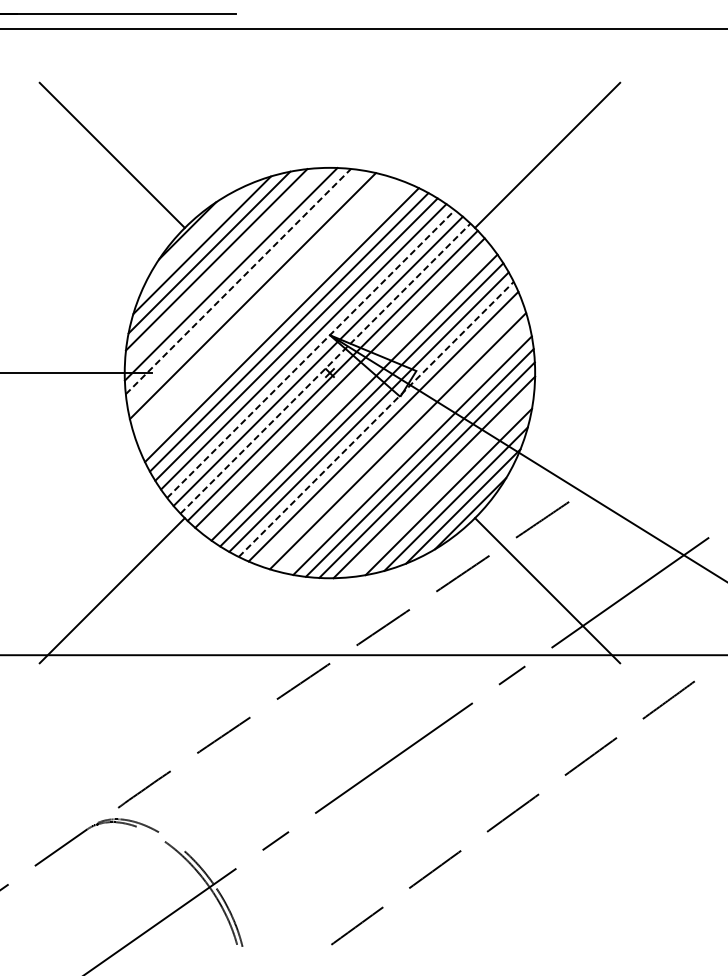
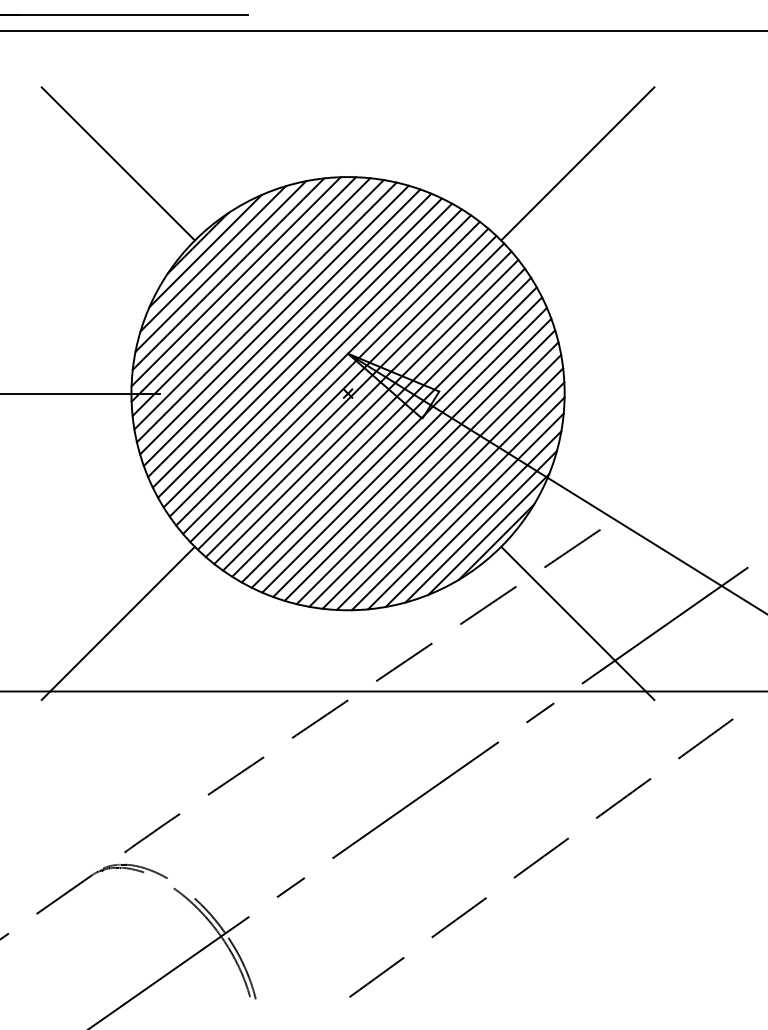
line: (194, 238) -> (205, 251), added
line: (223, 266) -> (235, 281), added
line: (238, 280) -> (251, 296), dashed -> solid
line: (245, 288) -> (258, 304), added
line: (260, 302) -> (274, 319), added
line: (266, 310) -> (281, 327), added
line: (274, 317) -> (289, 335), added
line: (311, 353) -> (328, 373), dashed -> solid
line: (325, 368) -> (343, 388), dashed -> solid
line: (347, 389) -> (366, 411), added
line: (376, 419) -> (397, 442), dashed -> solid
line: (391, 433) -> (412, 457), added
line: (405, 448) -> (427, 473), added
line: (441, 484) -> (465, 511), added

